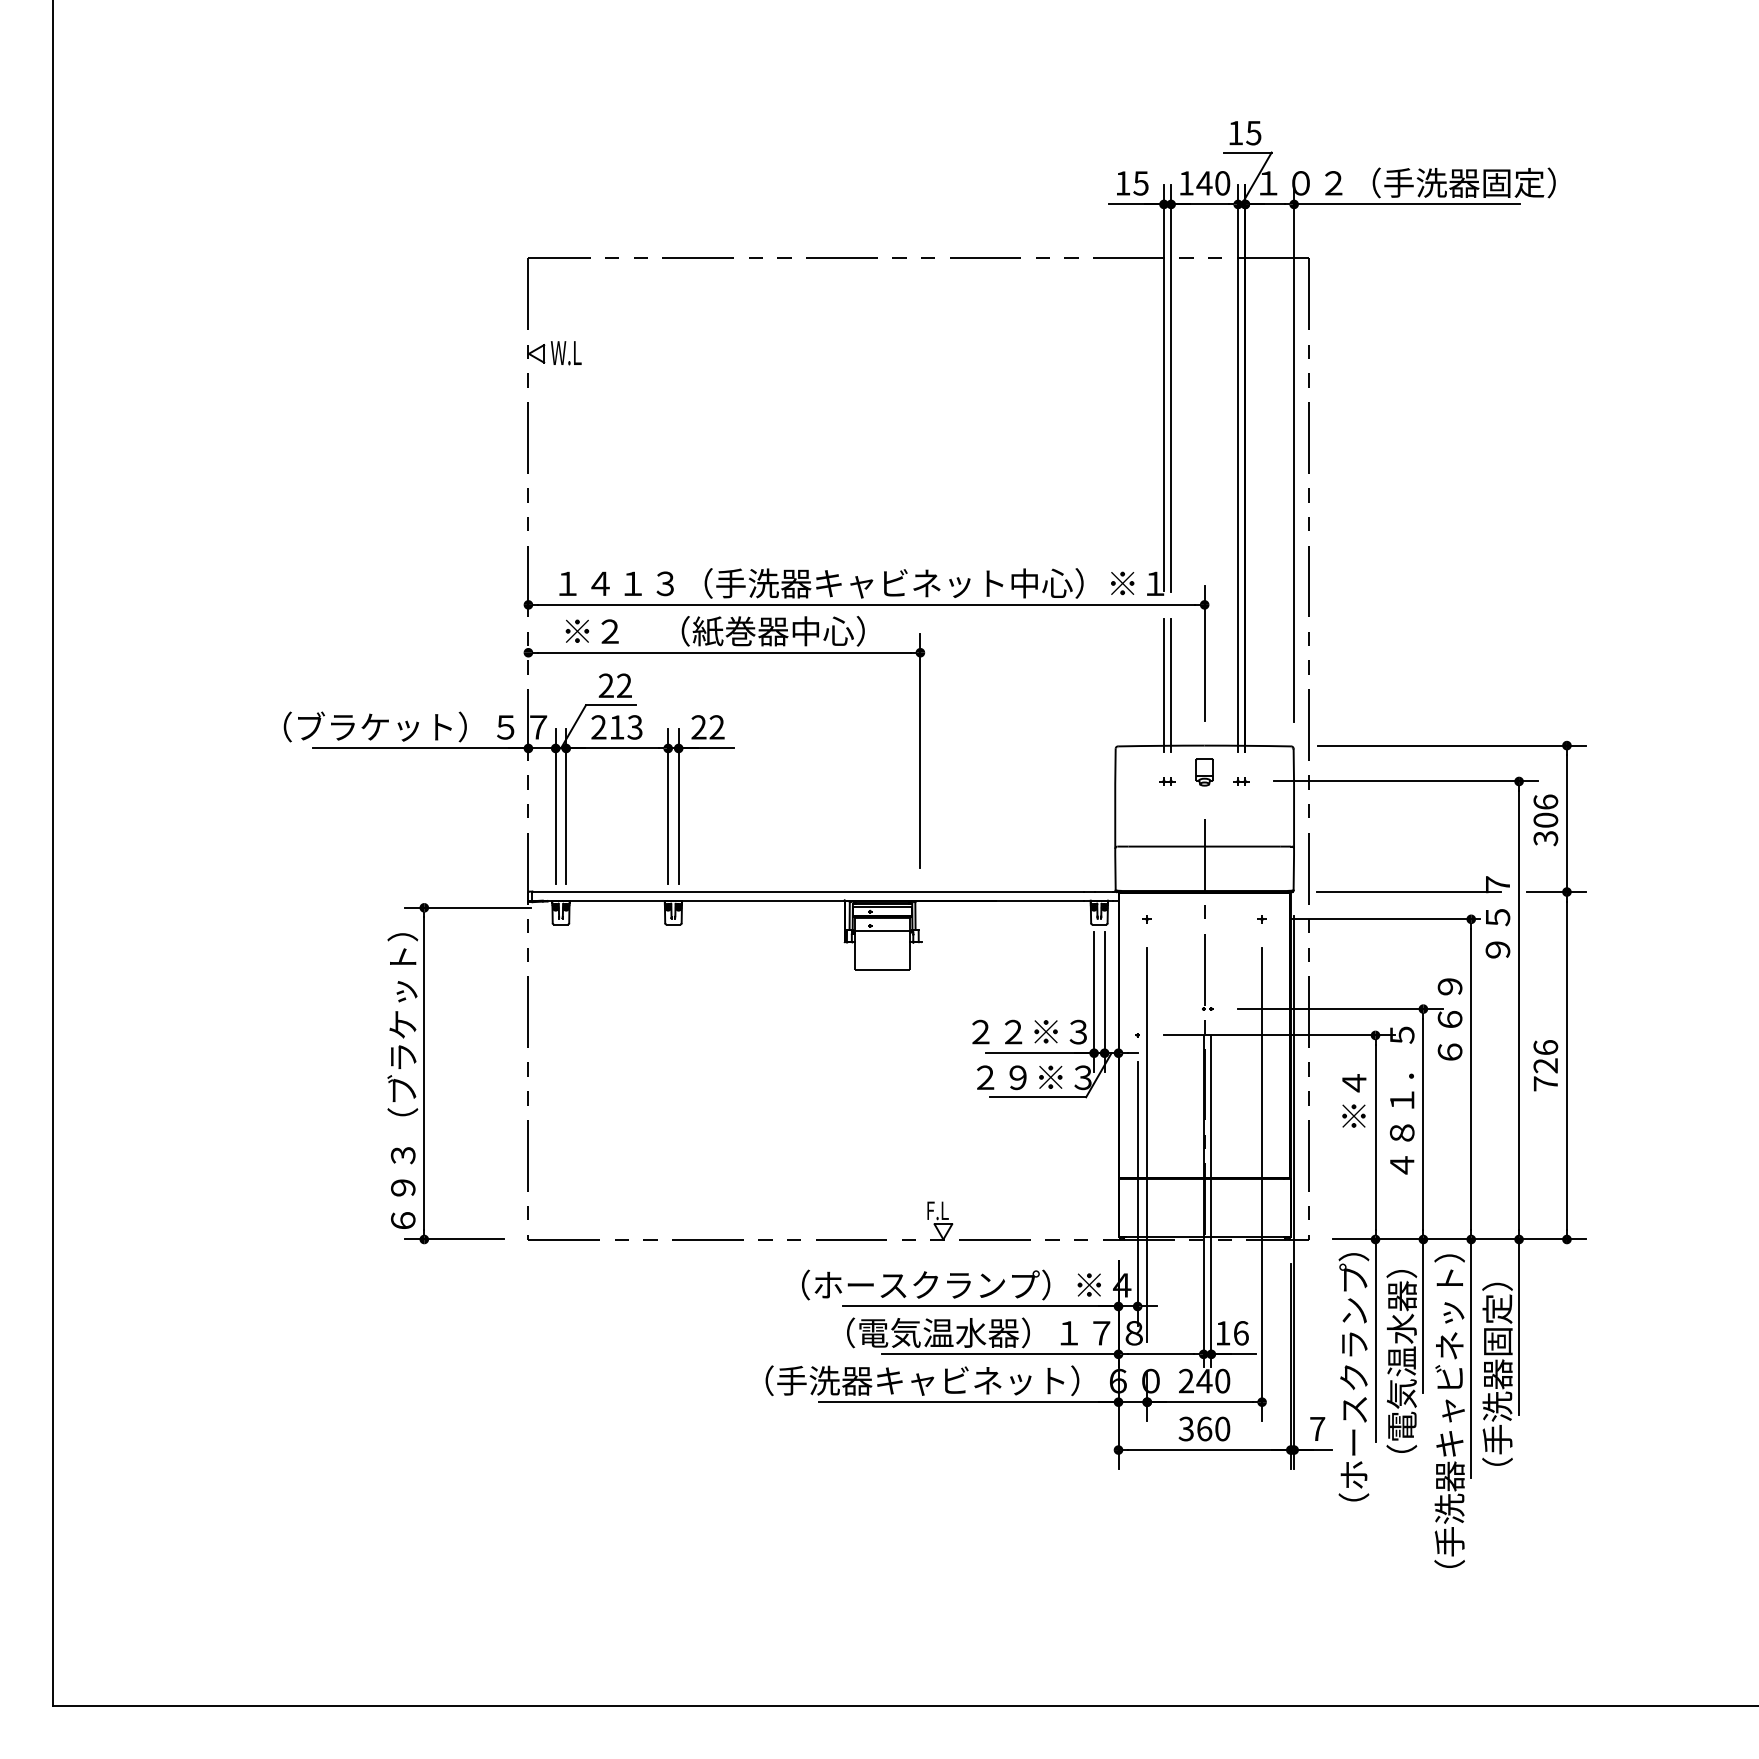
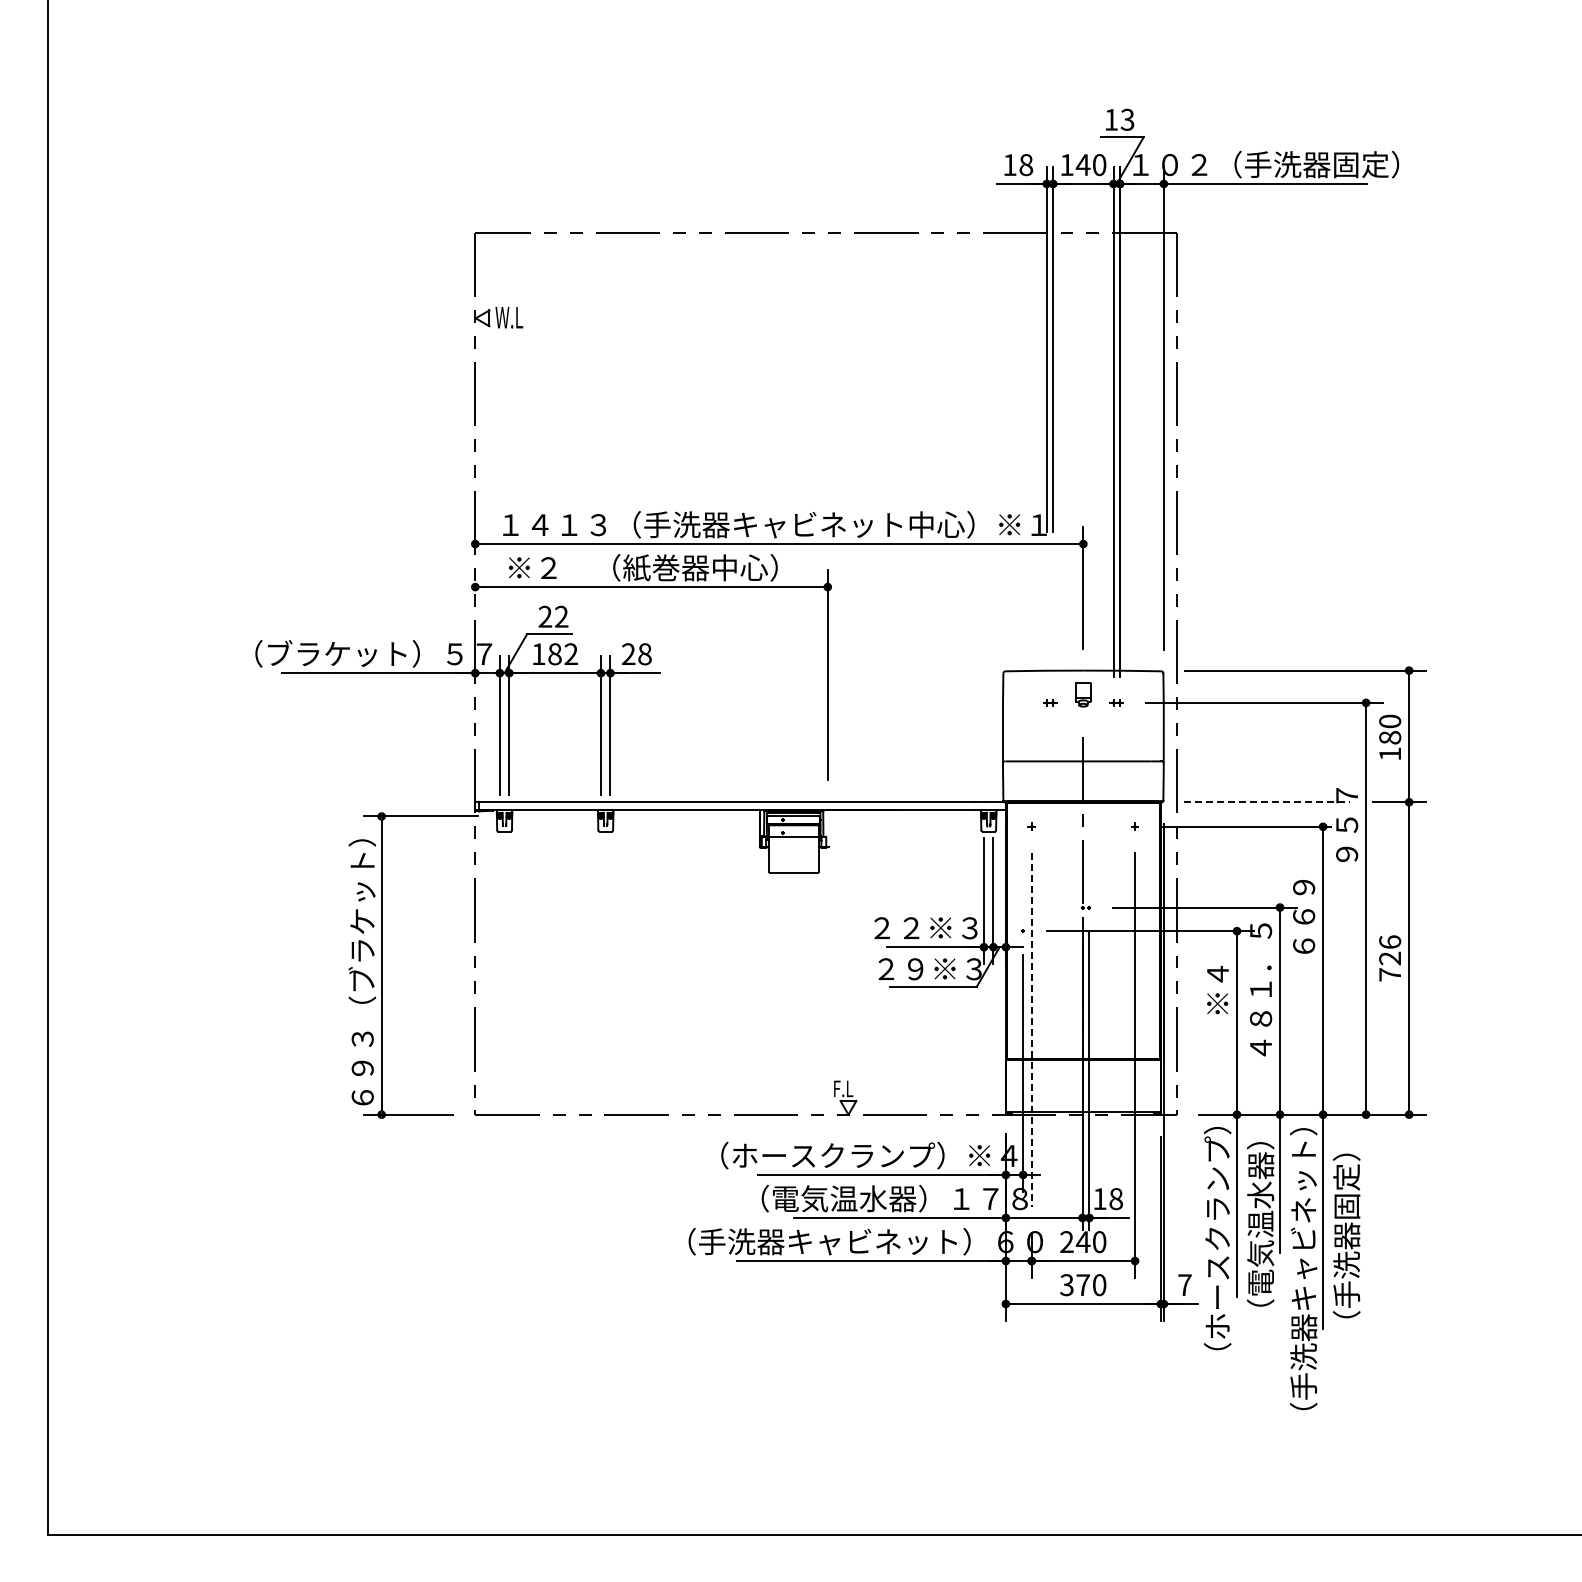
text: (1253, 132) -> (1127, 119), 15 -> 13
text: (1141, 183) -> (1026, 165), 15 -> 18
line: (1163, 685) -> (1046, 616), removed
line: (1171, 685) -> (1053, 616), removed
text: (616, 727) -> (554, 654), 213 -> 182
text: (716, 727) -> (644, 654), 22 -> 28
text: (1546, 820) -> (1390, 737), 306 -> 180
line: (1409, 892) -> (1267, 802), solid -> dashed
line: (1146, 1144) -> (1031, 1029), solid -> dashed
line: (1519, 1327) -> (1366, 1193), removed
text: (1241, 1333) -> (1116, 1199), 16 -> 18
text: (1204, 1429) -> (1083, 1285), 360 -> 370

